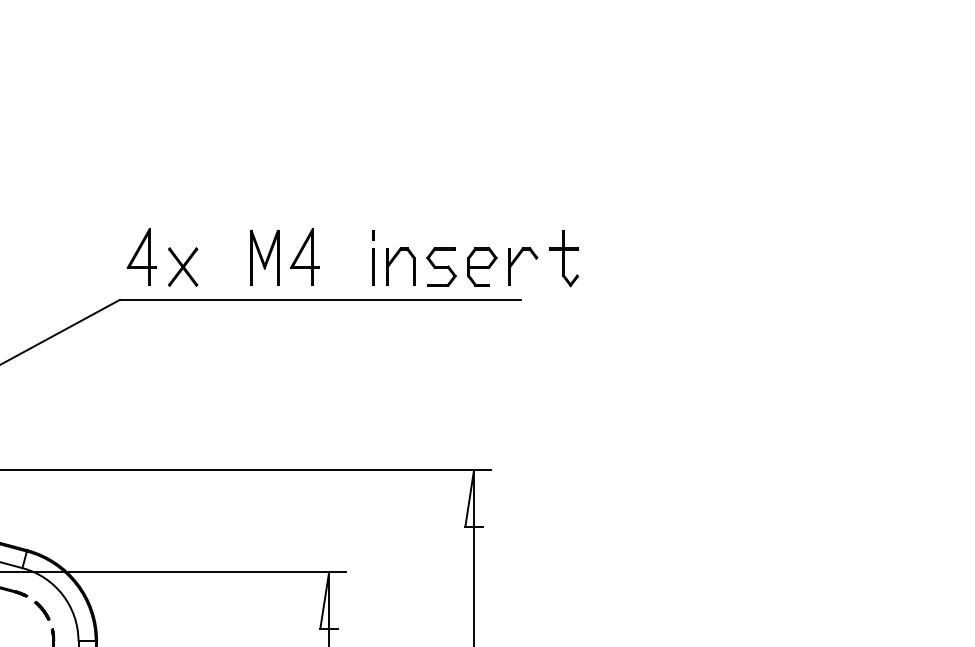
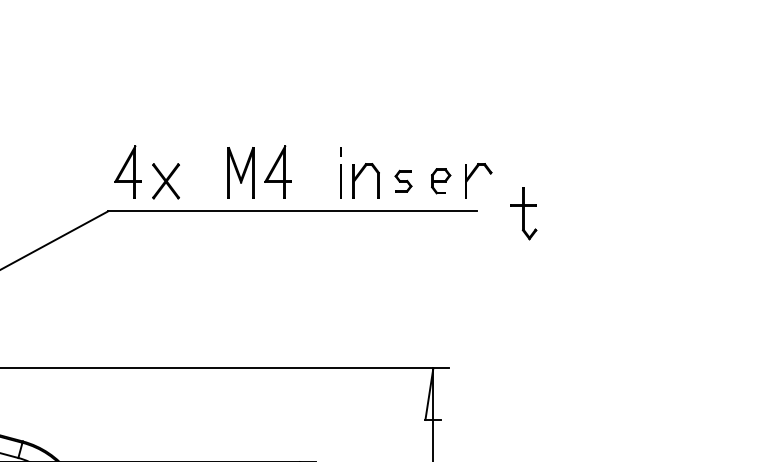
part: (563, 258) -> (522, 213), moved
part: (441, 266) -> (403, 180), size x0.6
part: (482, 266) -> (441, 180), size x0.7

